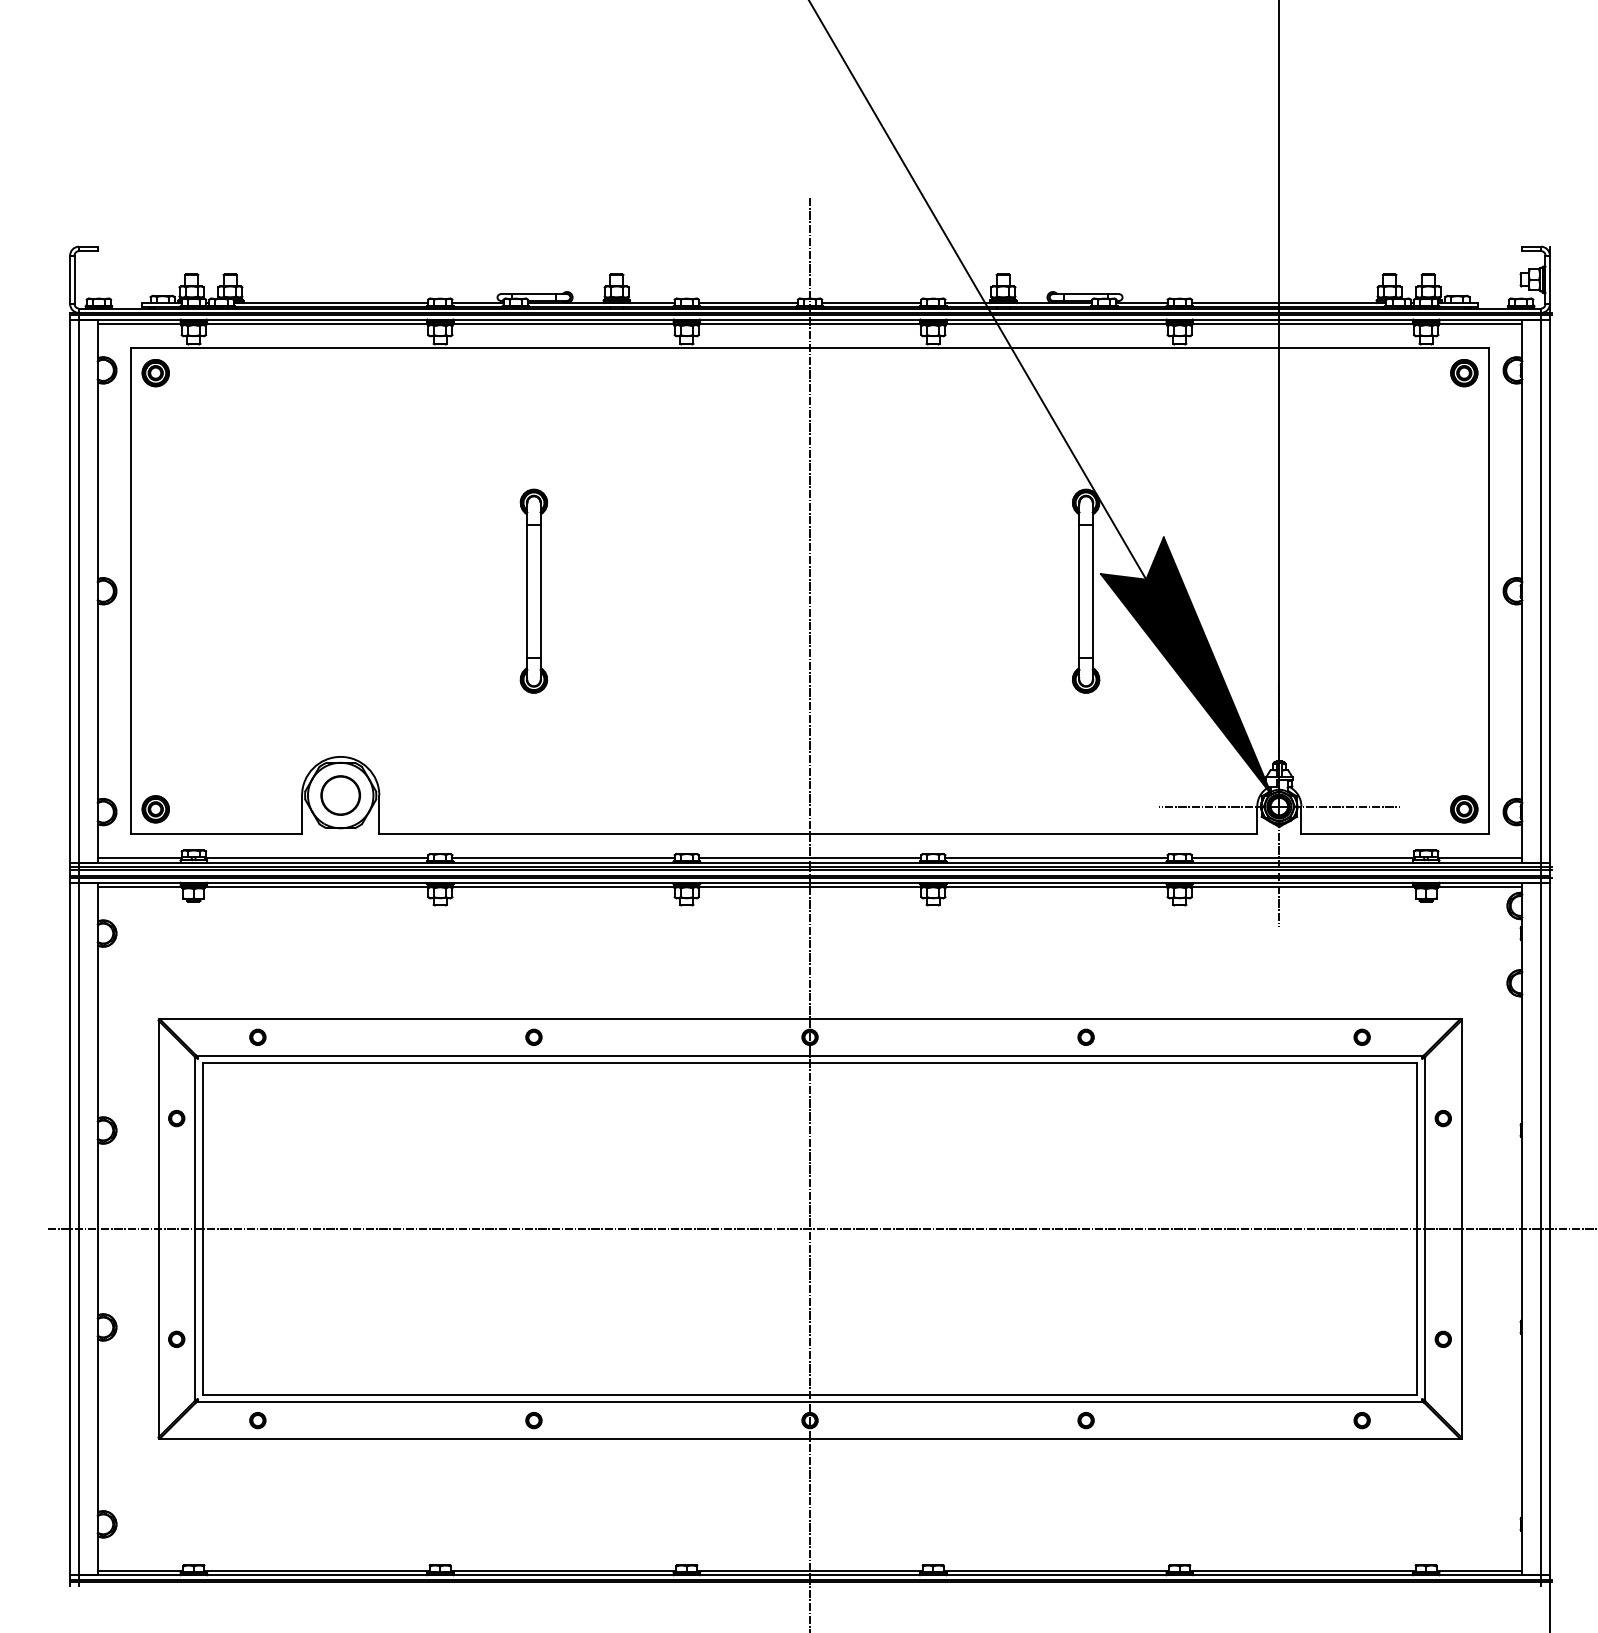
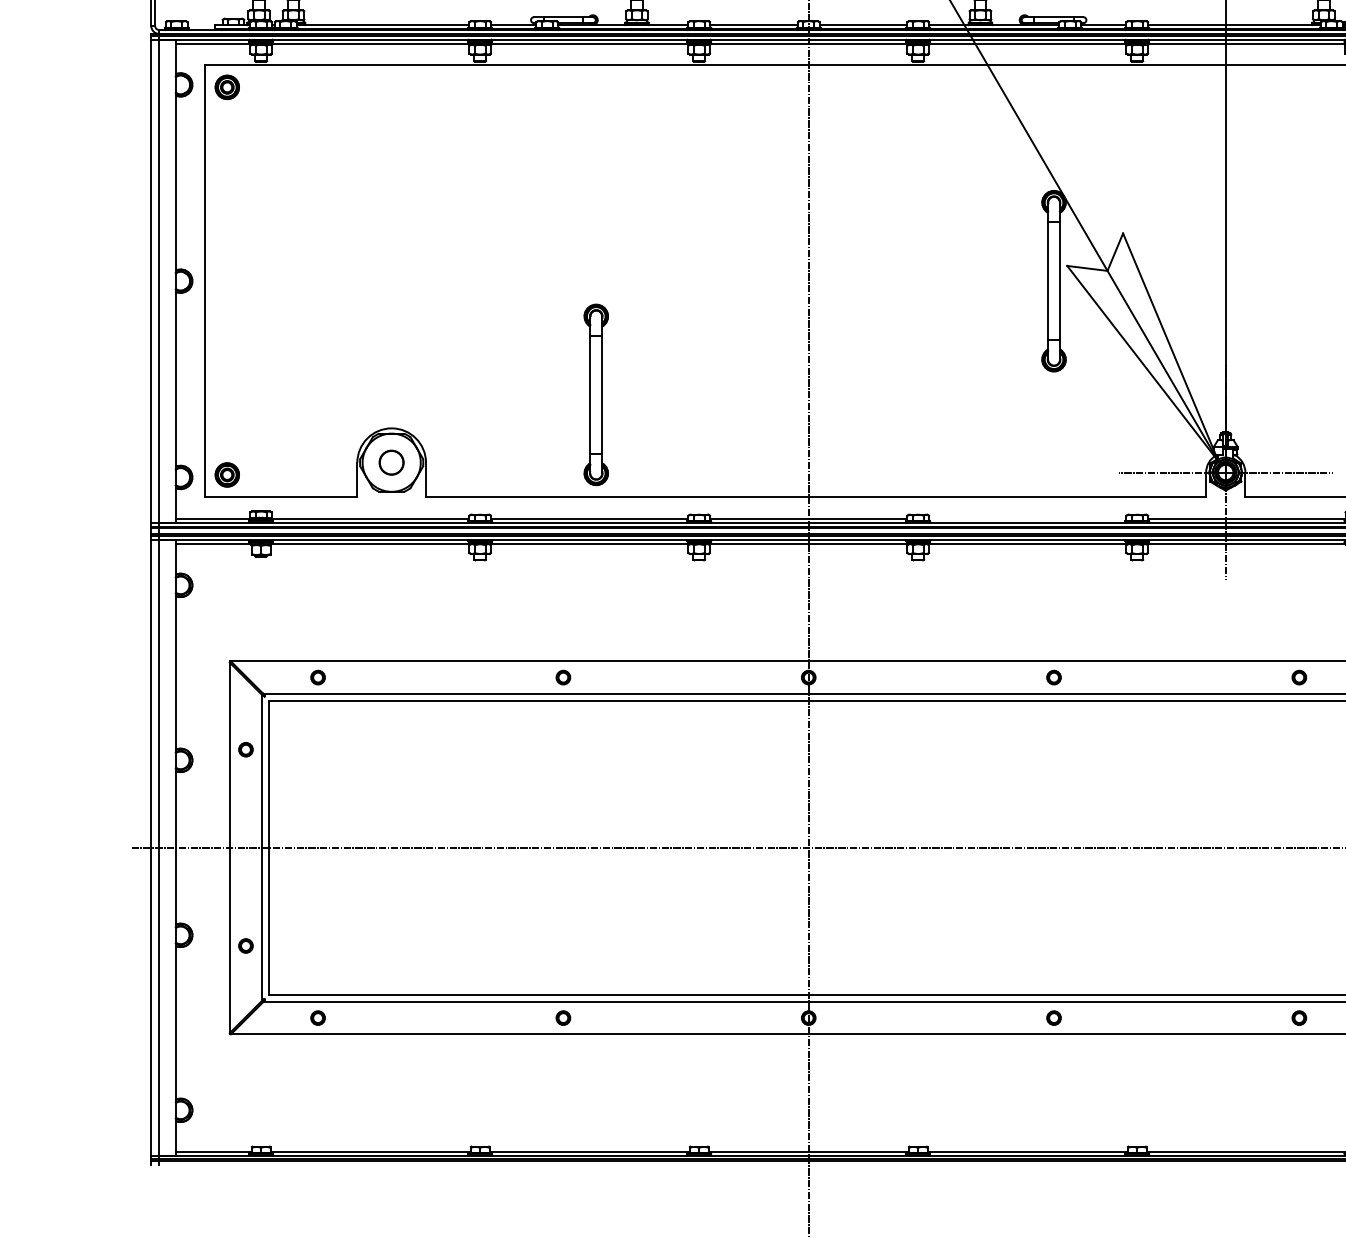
part: (533, 590) -> (595, 394), moved
fill: (1186, 665) -> (1143, 347), removed
circle: (340, 795) -> (391, 462), size x0.7
line: (1056, 858) -> (1027, 518), removed

